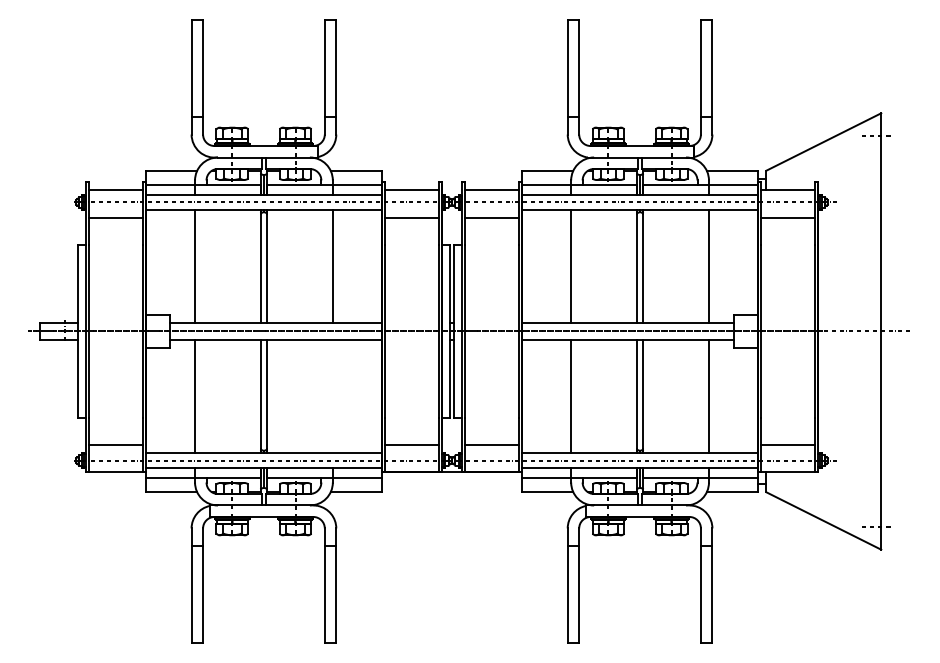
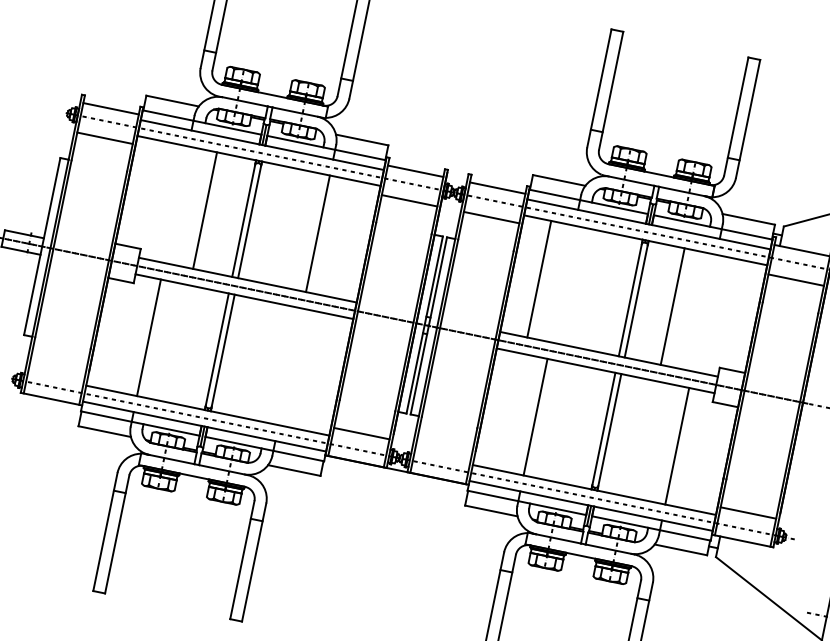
line: (195, 266) -> (205, 210), moved
line: (571, 266) -> (539, 279), moved
line: (708, 266) -> (672, 306), moved
line: (115, 444) -> (57, 370), removed
line: (491, 444) -> (443, 449), removed

